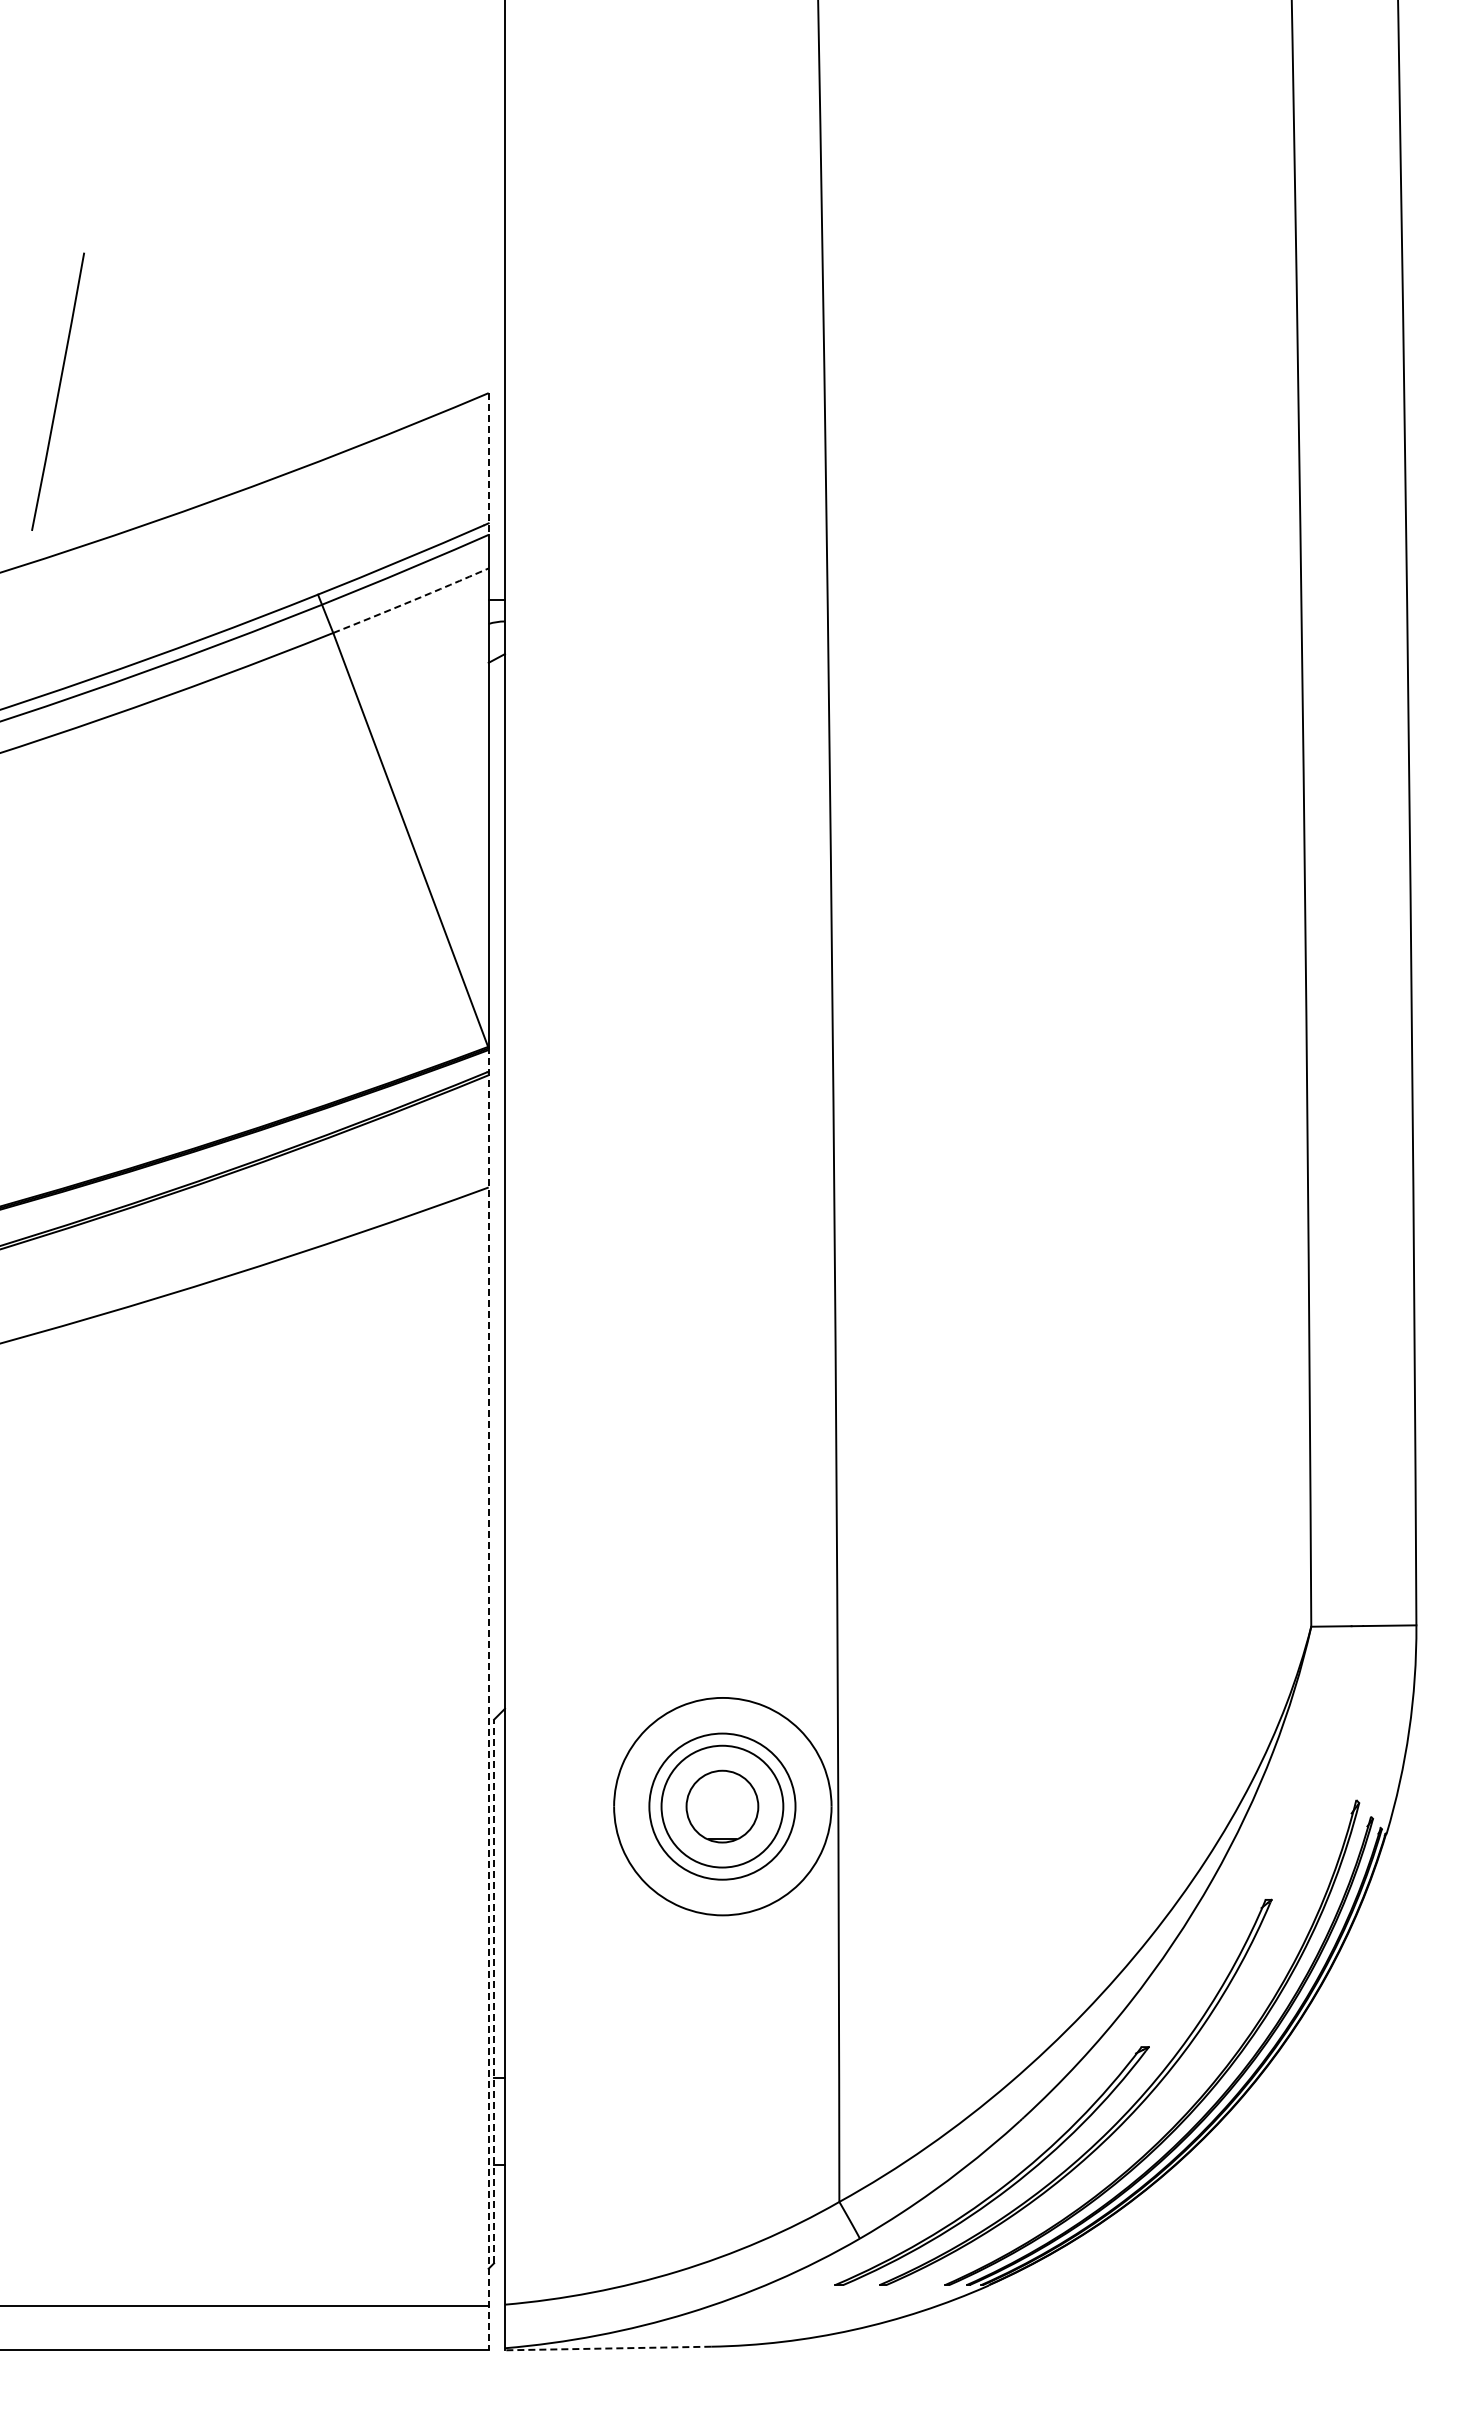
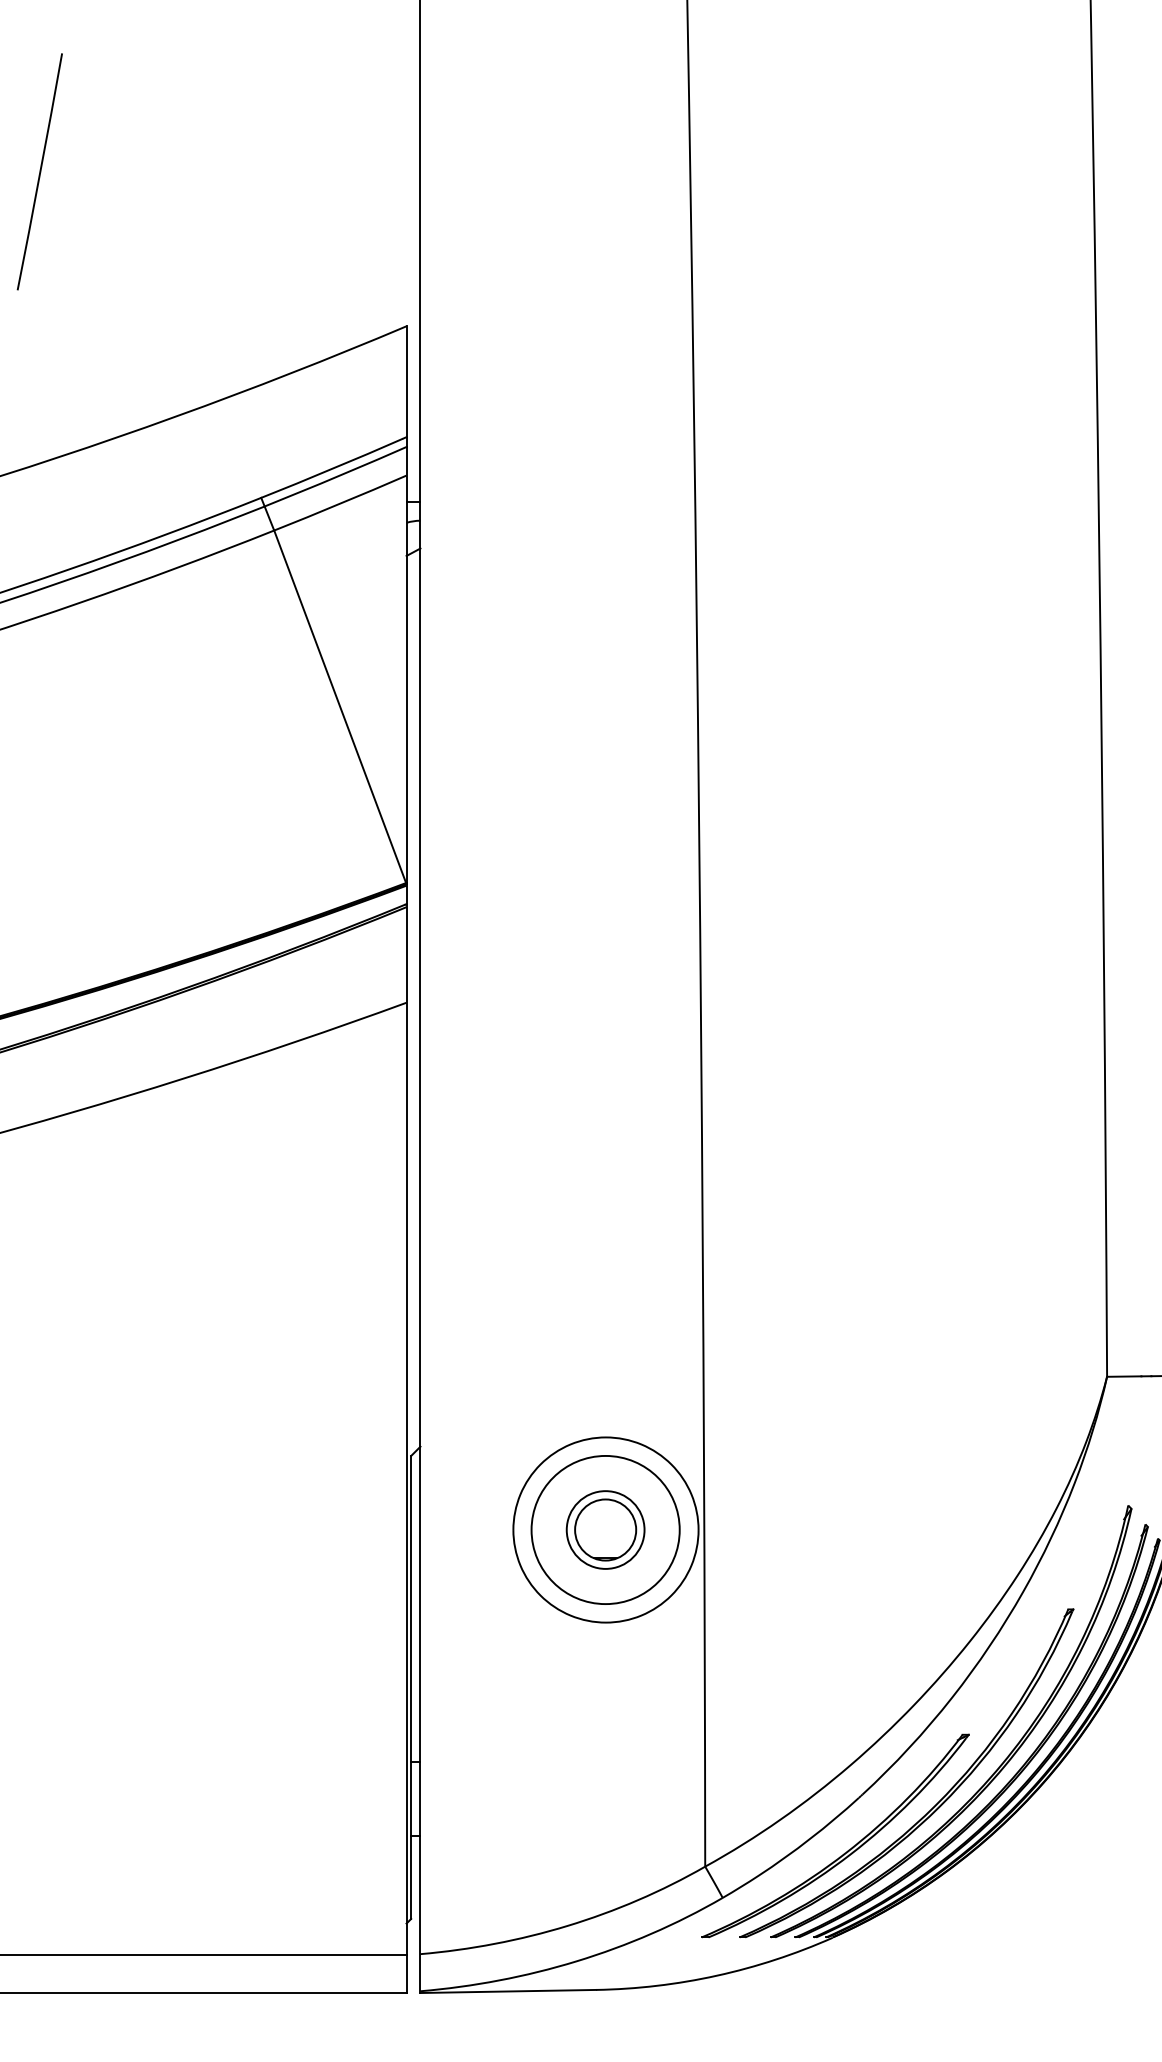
line: (57, 391) -> (39, 171), moved
line: (488, 464) -> (406, 387), dashed -> solid
arc: (411, 601) -> (340, 503), dashed -> solid
line: (488, 1698) -> (406, 1437), dashed -> solid
circle: (722, 1806) -> (605, 1529), size x0.62
circle: (722, 1806) -> (605, 1529), size x1.43
line: (494, 1991) -> (411, 1687), dashed -> solid
part: (1186, 2081) -> (1000, 1764), added
line: (607, 2348) -> (507, 1991), dashed -> solid

